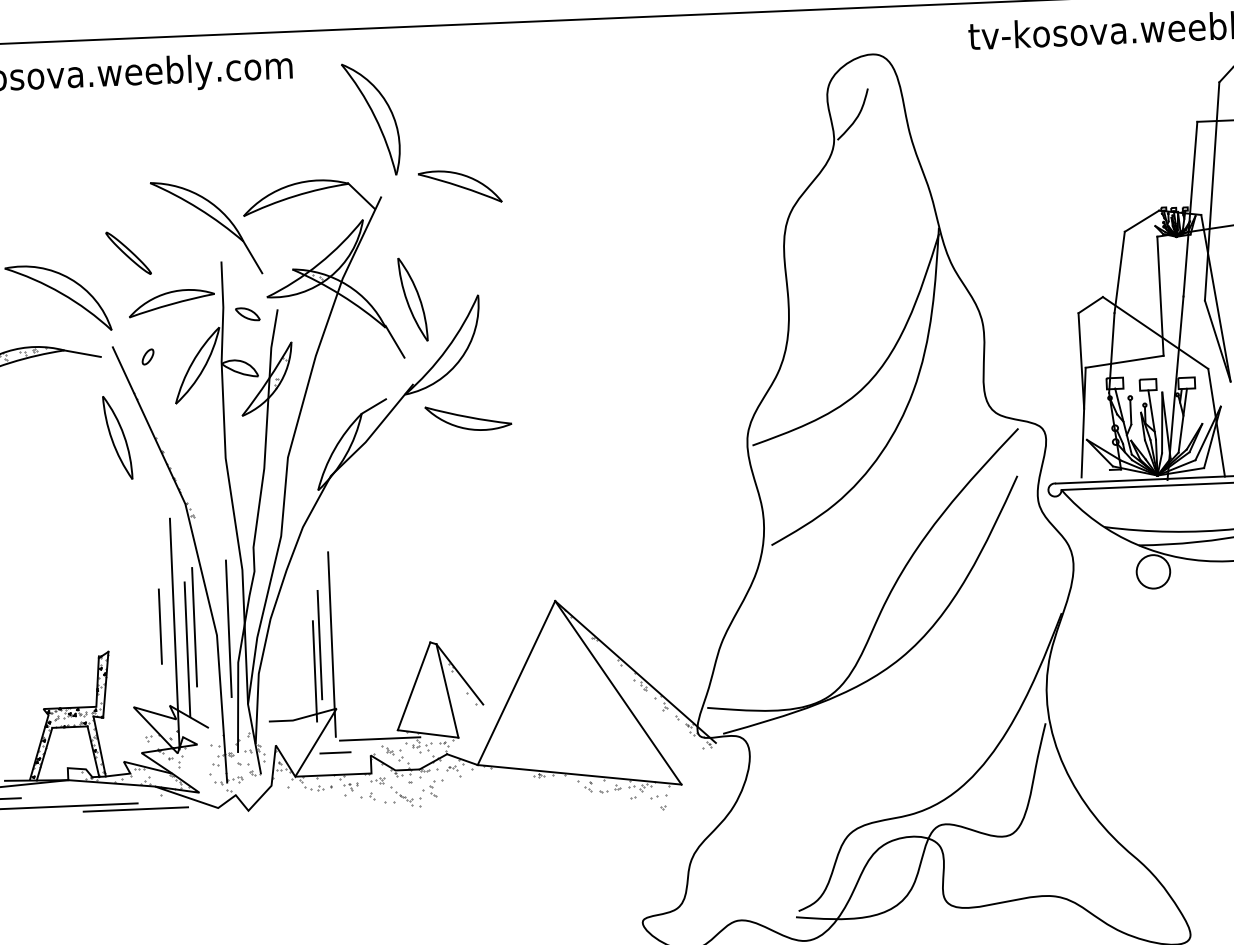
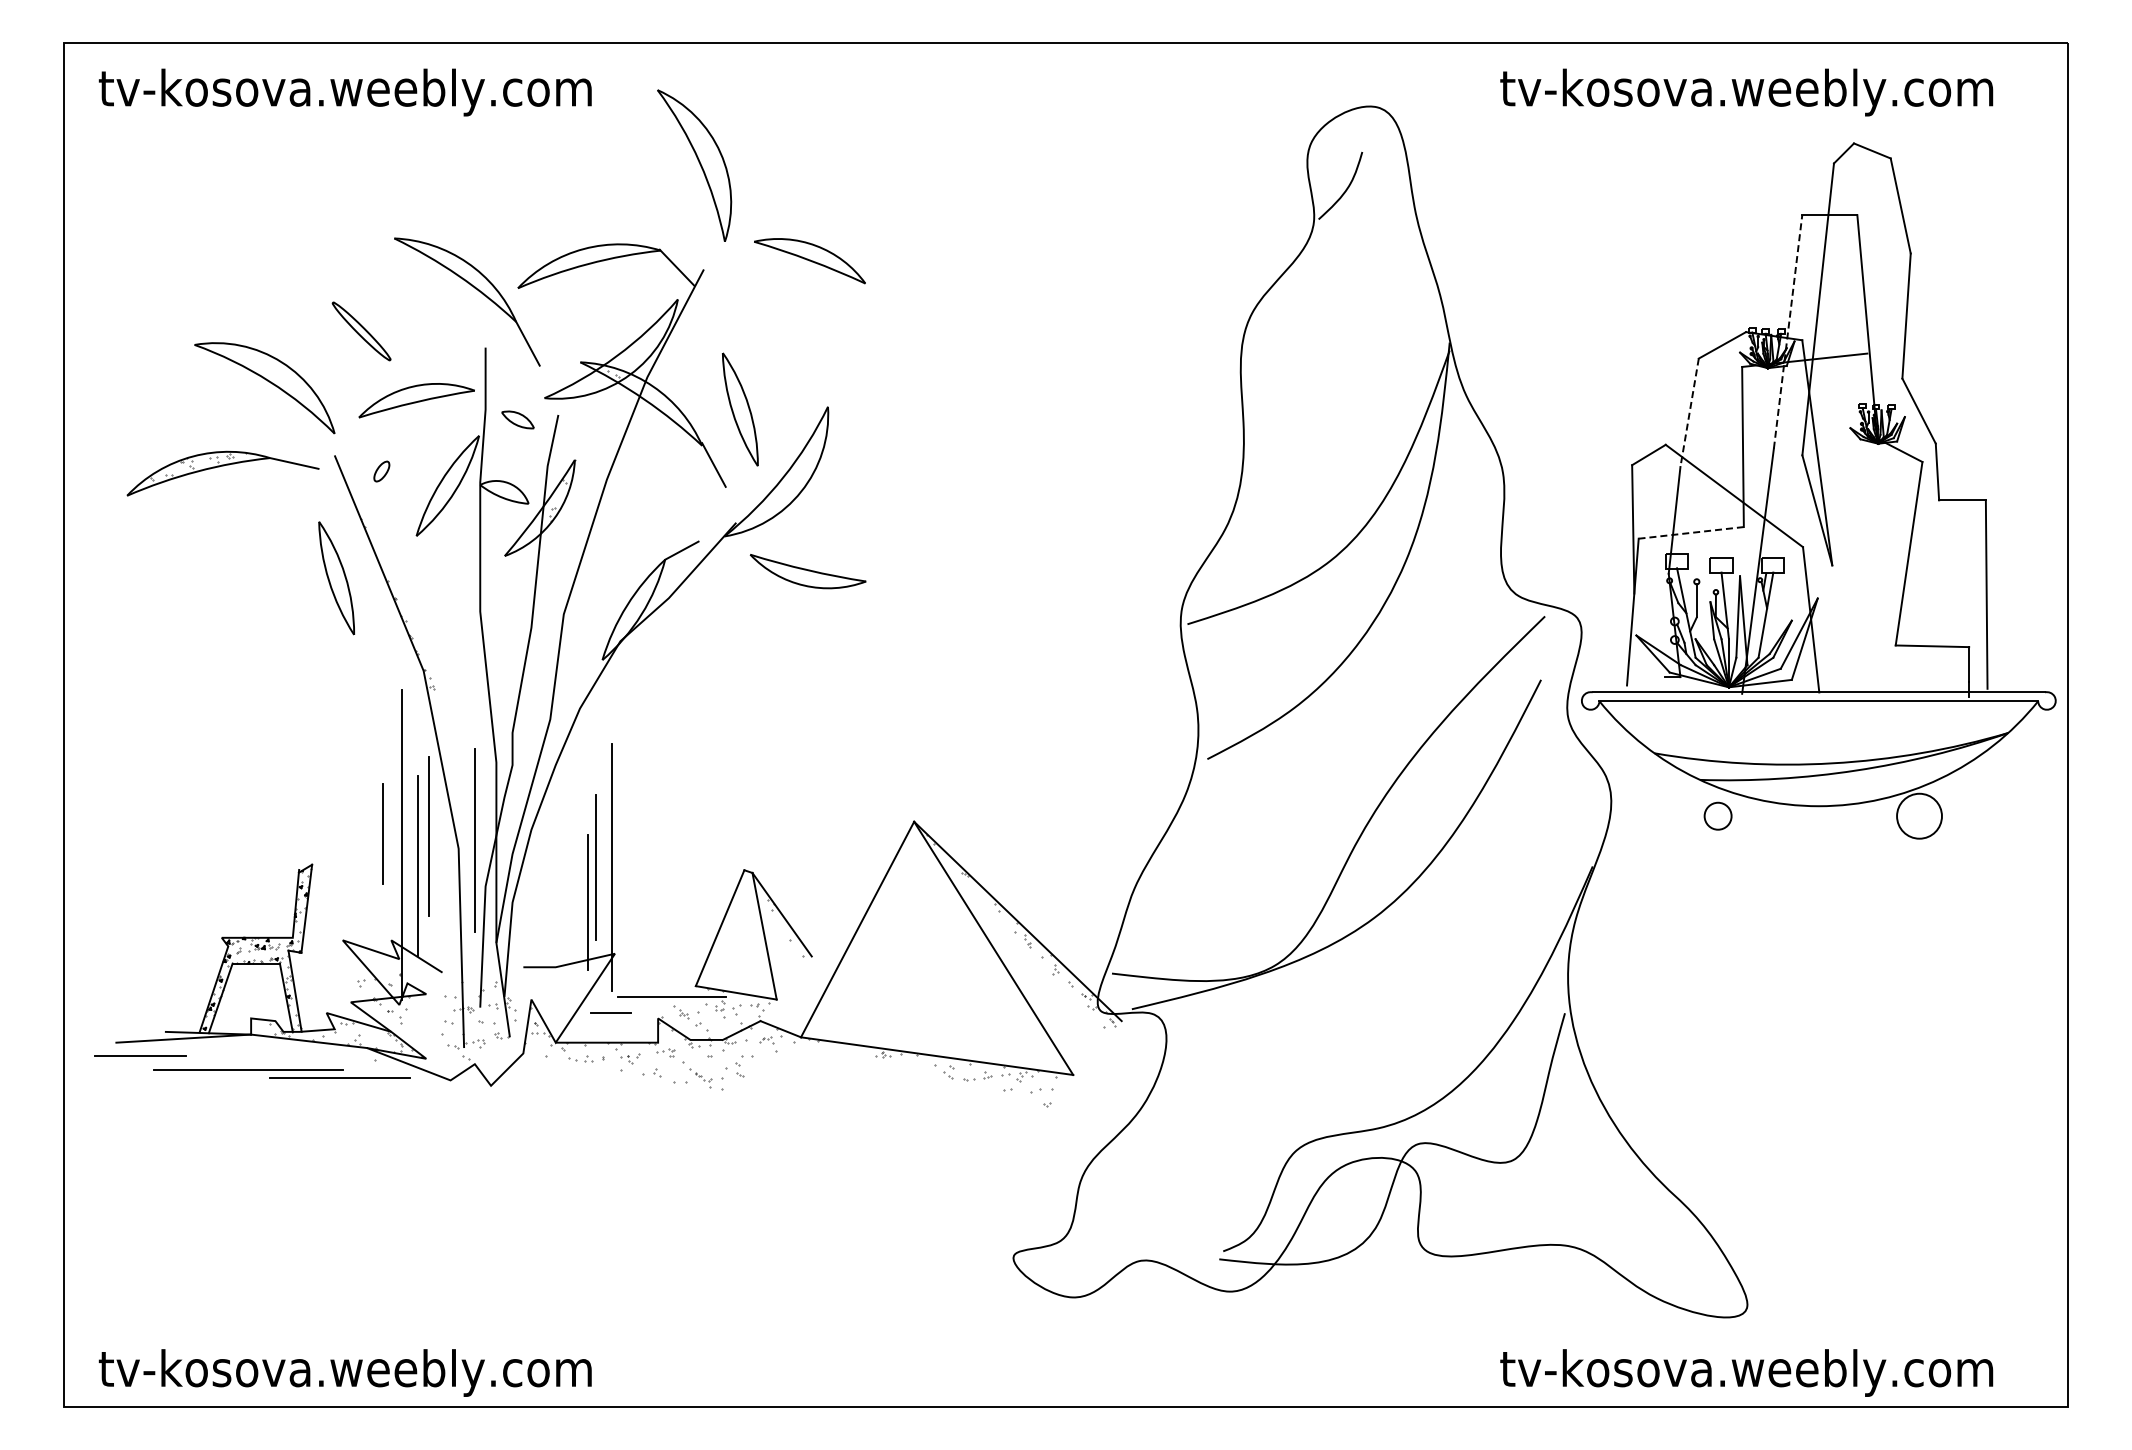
line: (1190, 208) -> (1788, 331), solid -> dashed
line: (1119, 272) -> (1689, 412), solid -> dashed
line: (1124, 361) -> (1691, 532), solid -> dashed
circle: (1152, 571) -> (1717, 815), size x0.6

